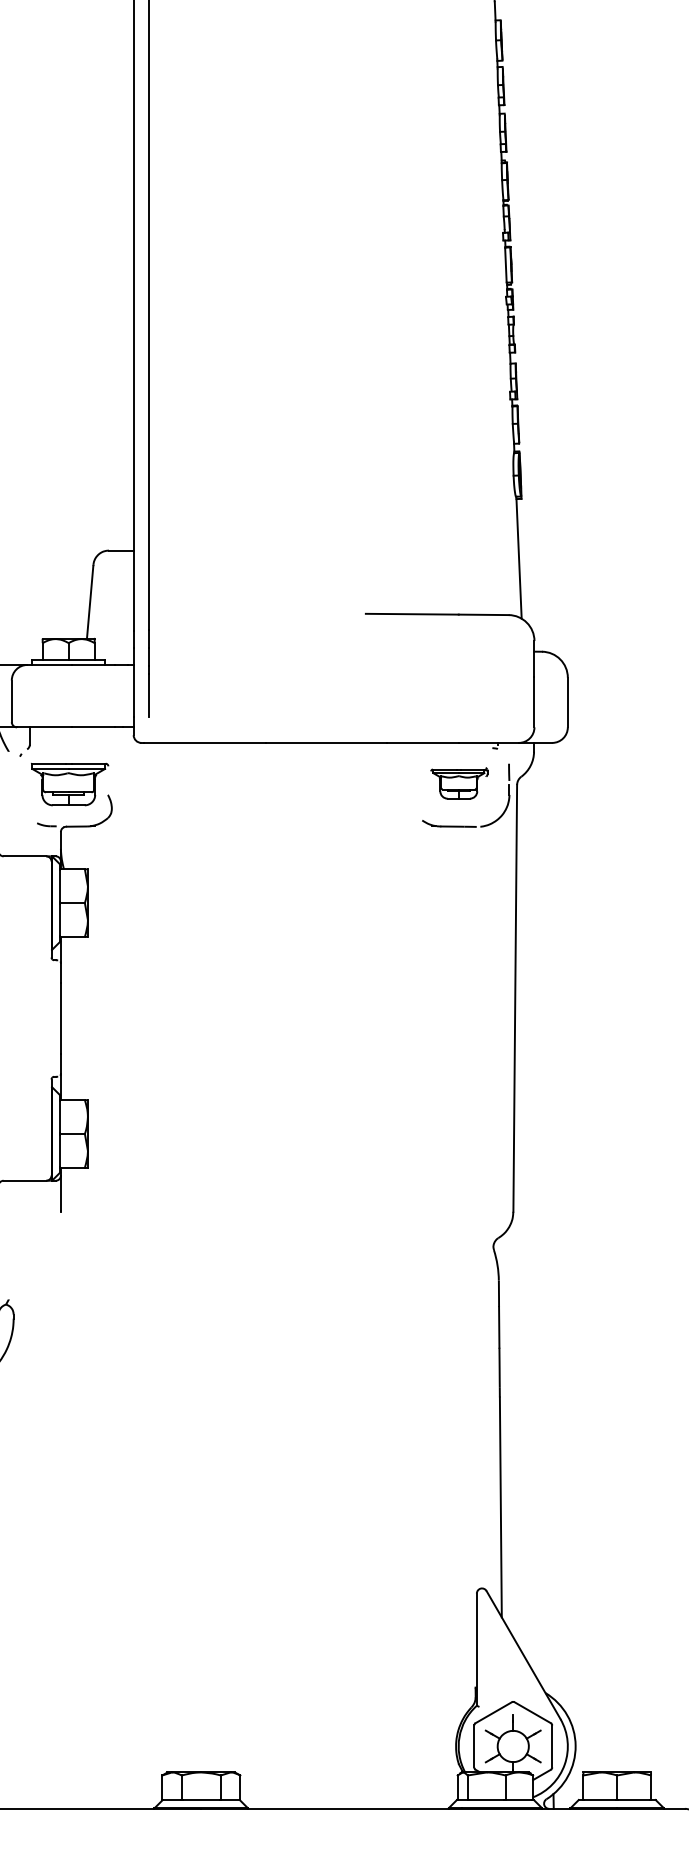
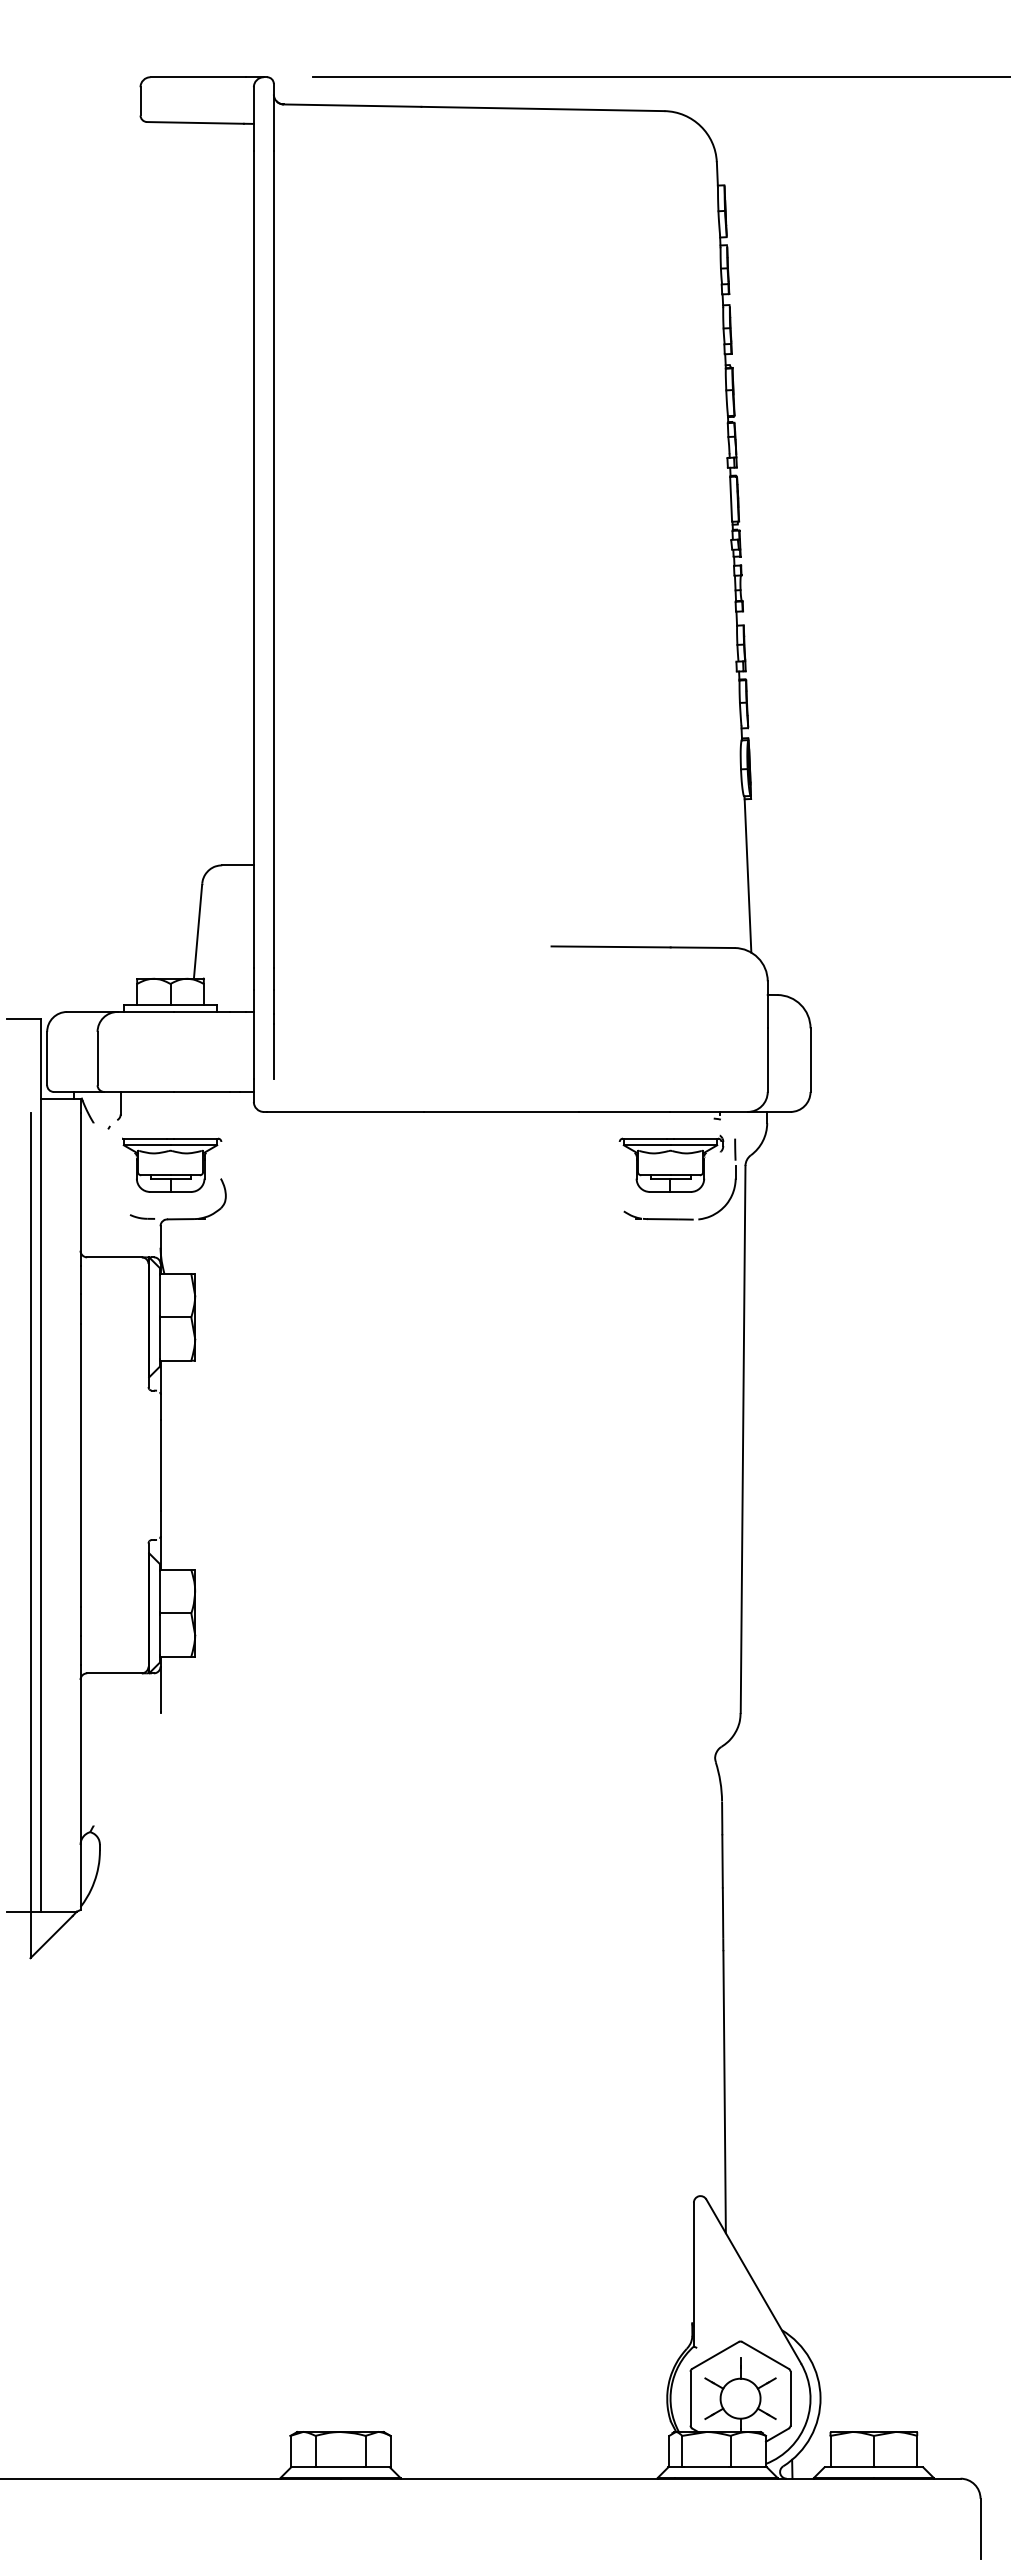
part: (459, 783) -> (671, 1163), size x1.43

